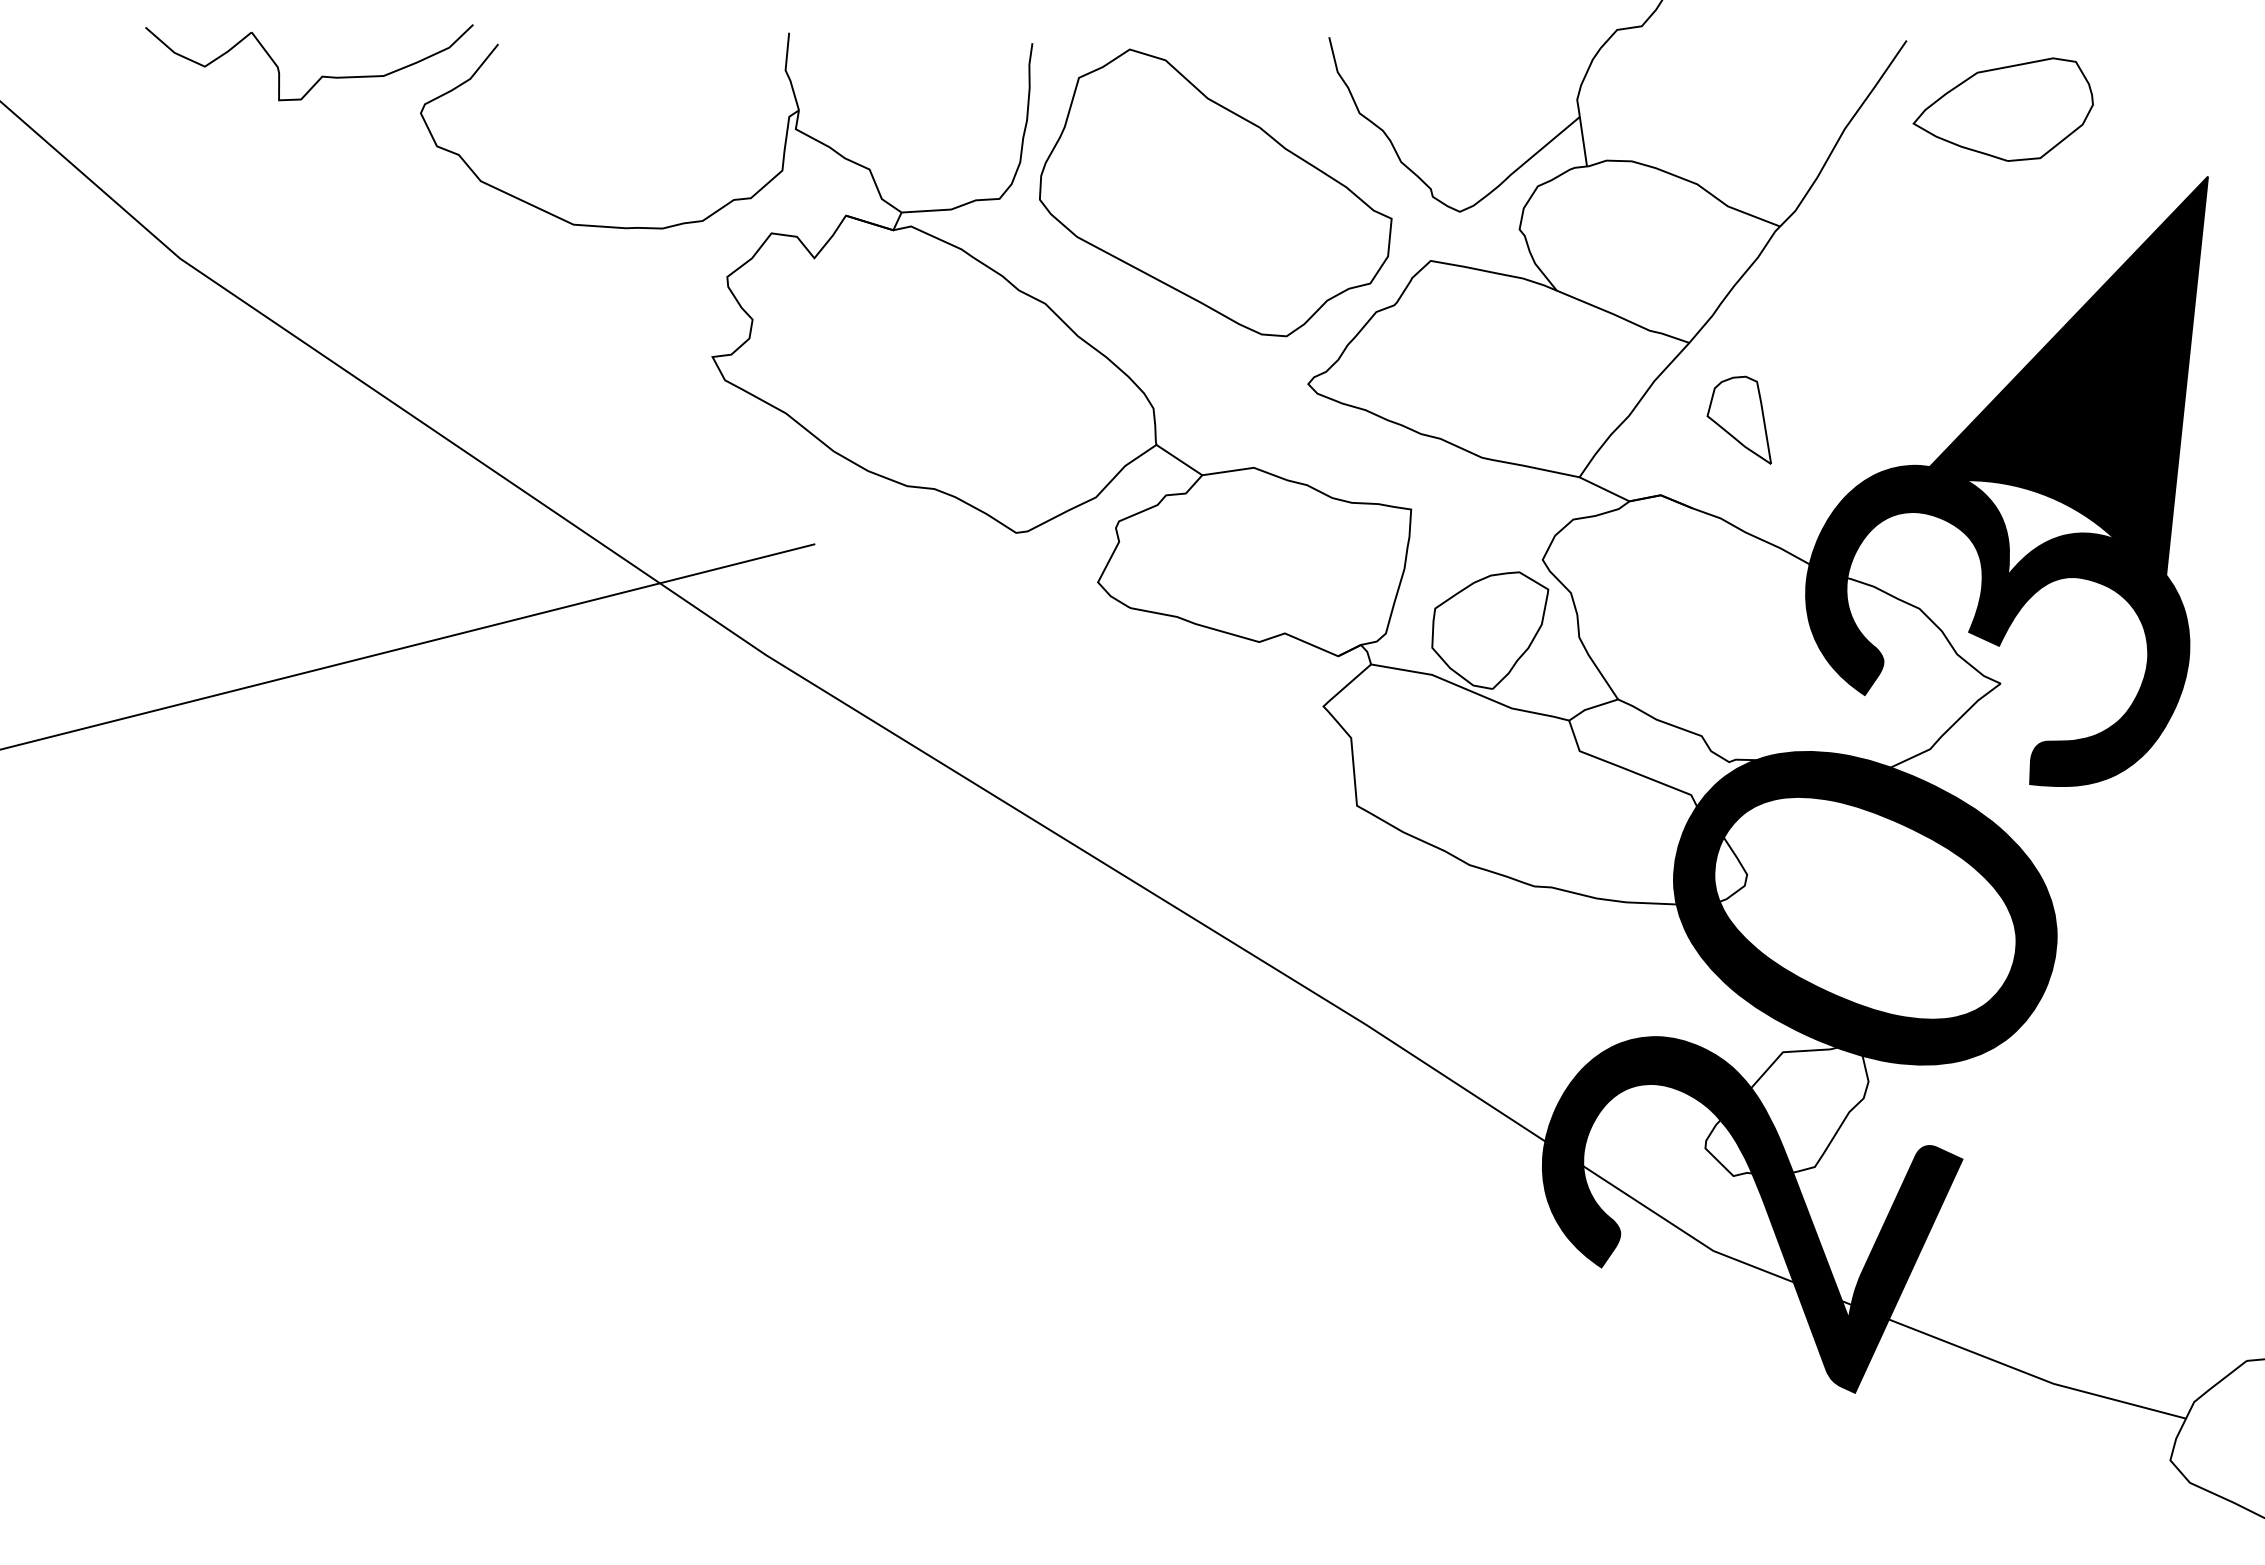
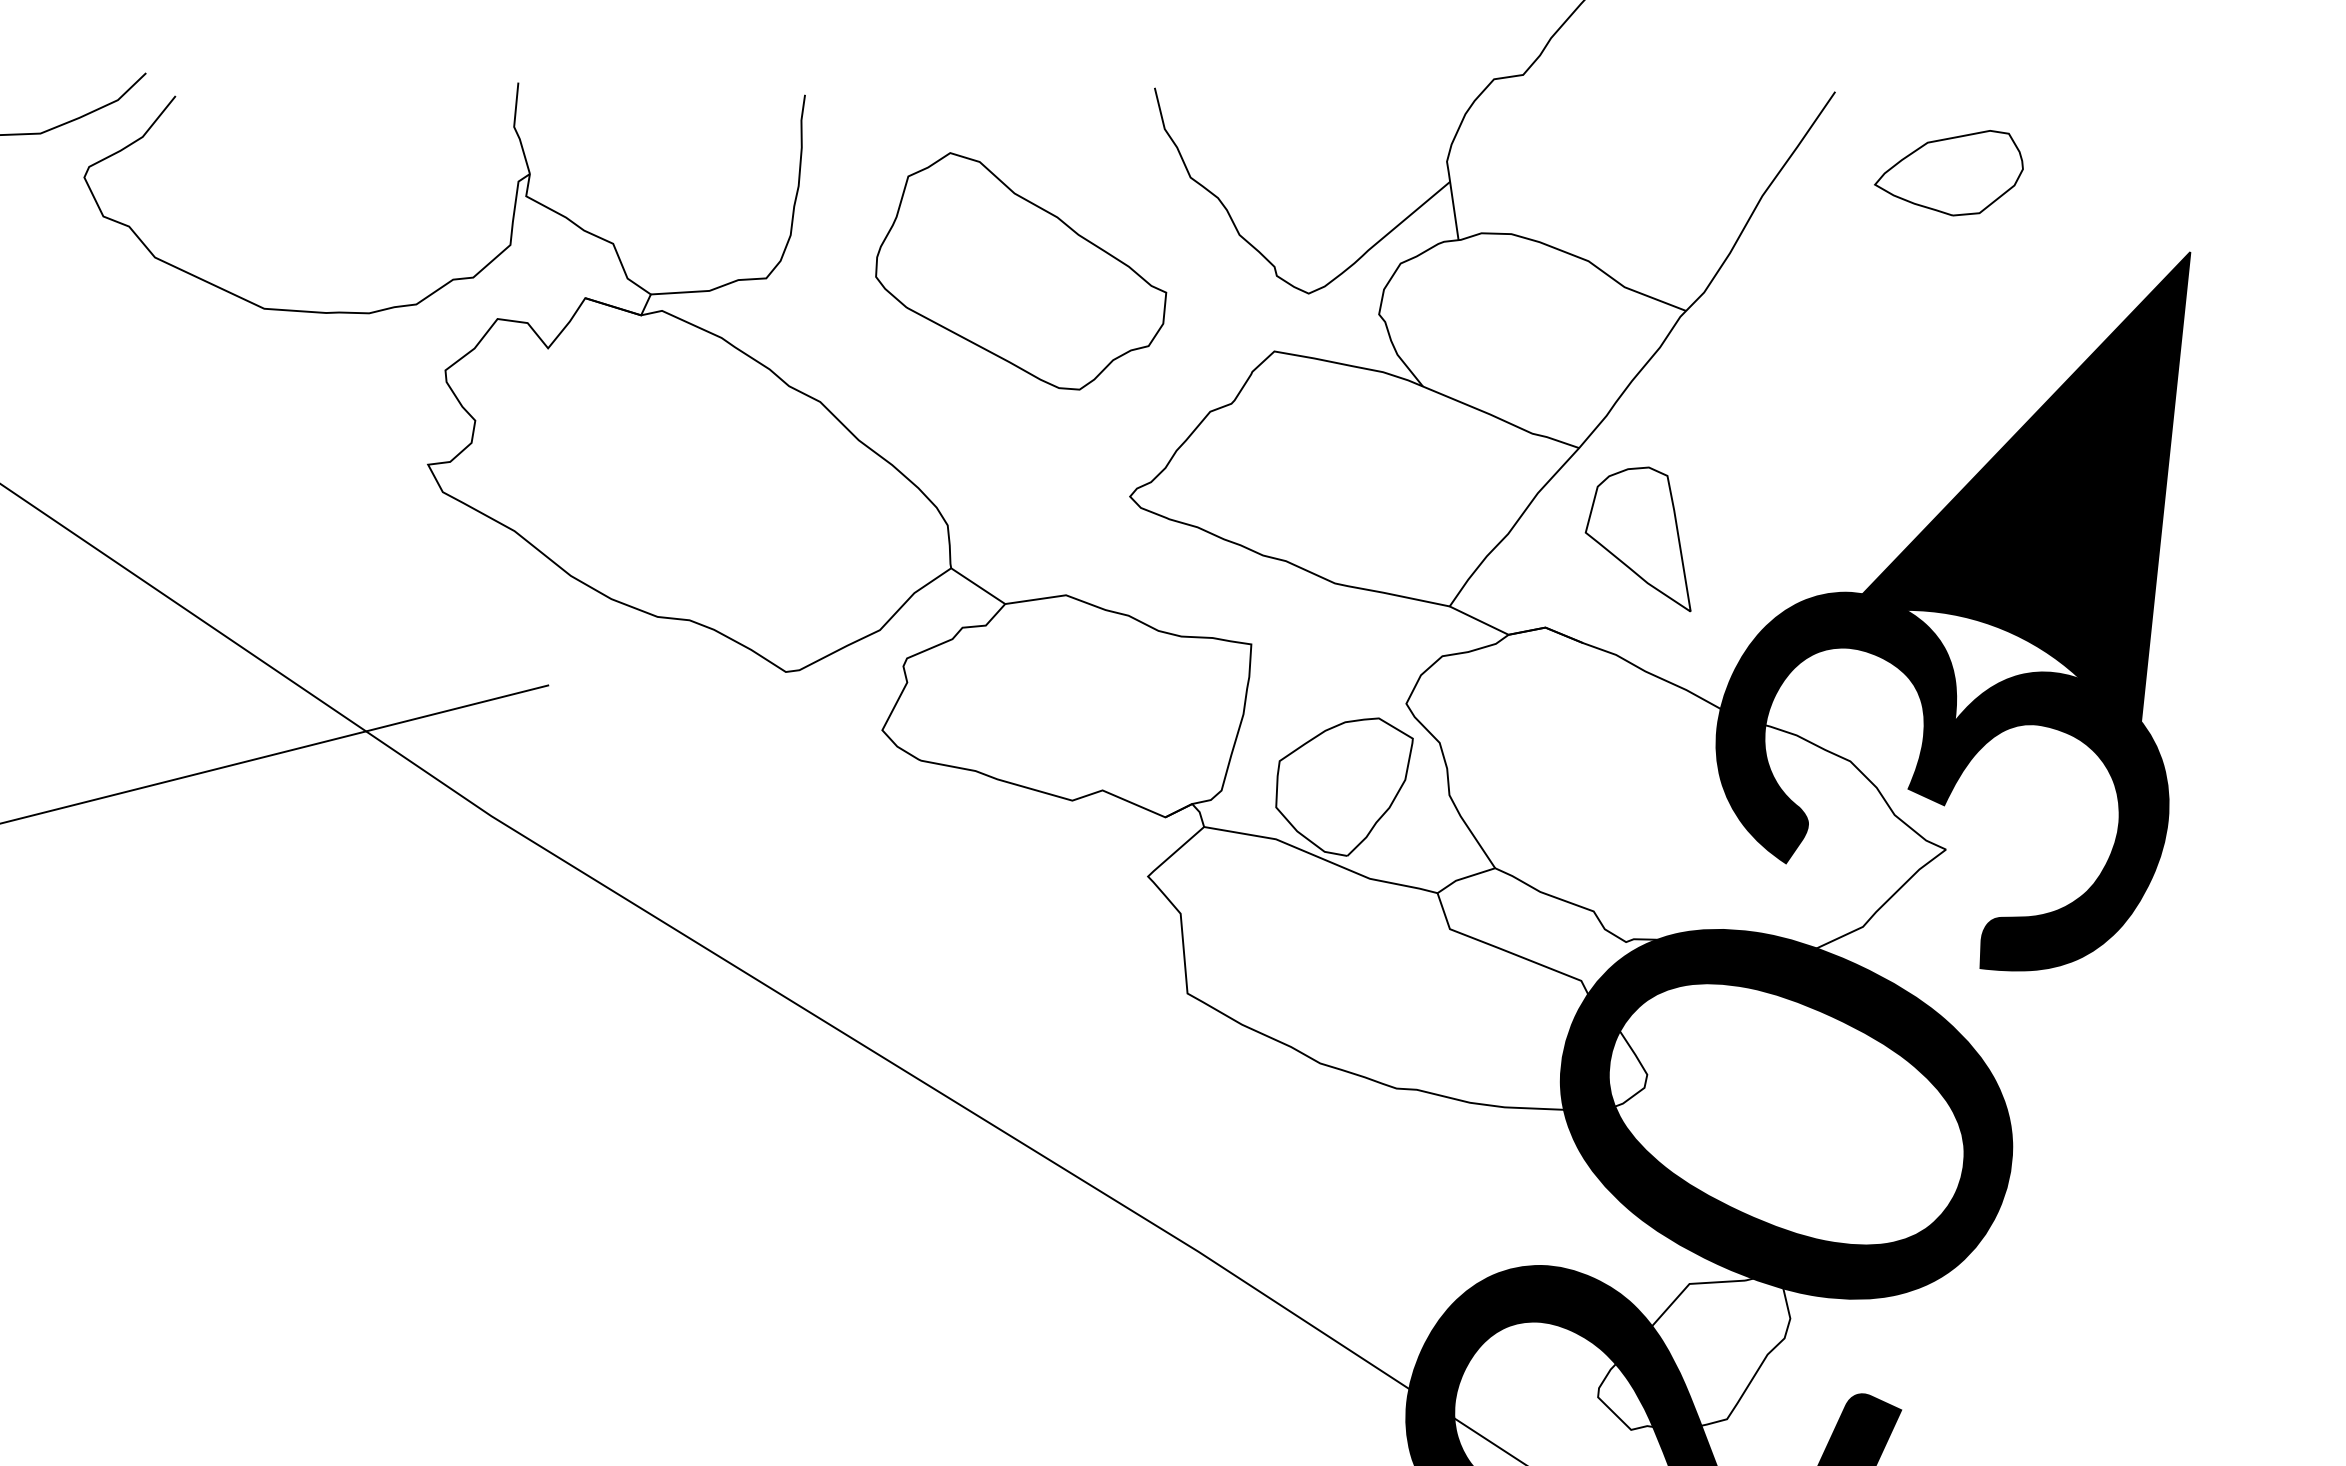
part: (2002, 109) -> (1948, 173), size x0.7
part: (1215, 192) -> (1020, 270), size x0.7
part: (1738, 419) -> (1637, 538), size x1.4

